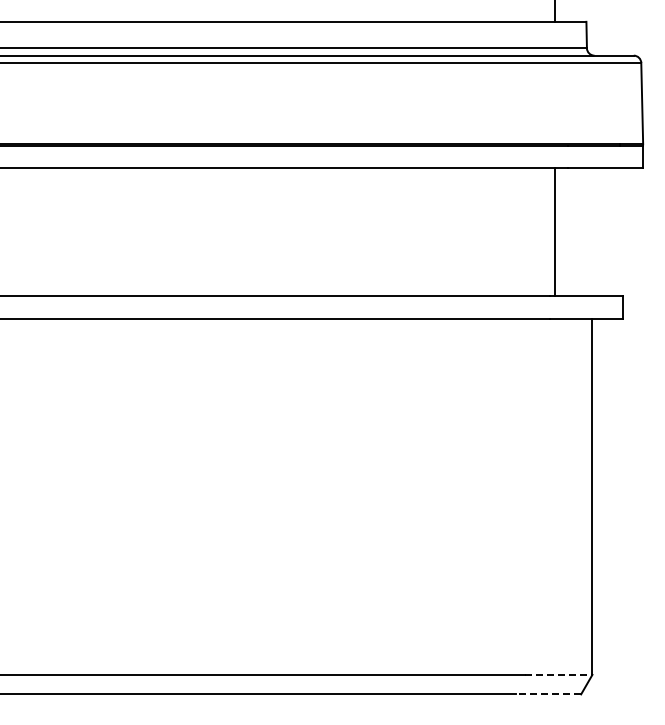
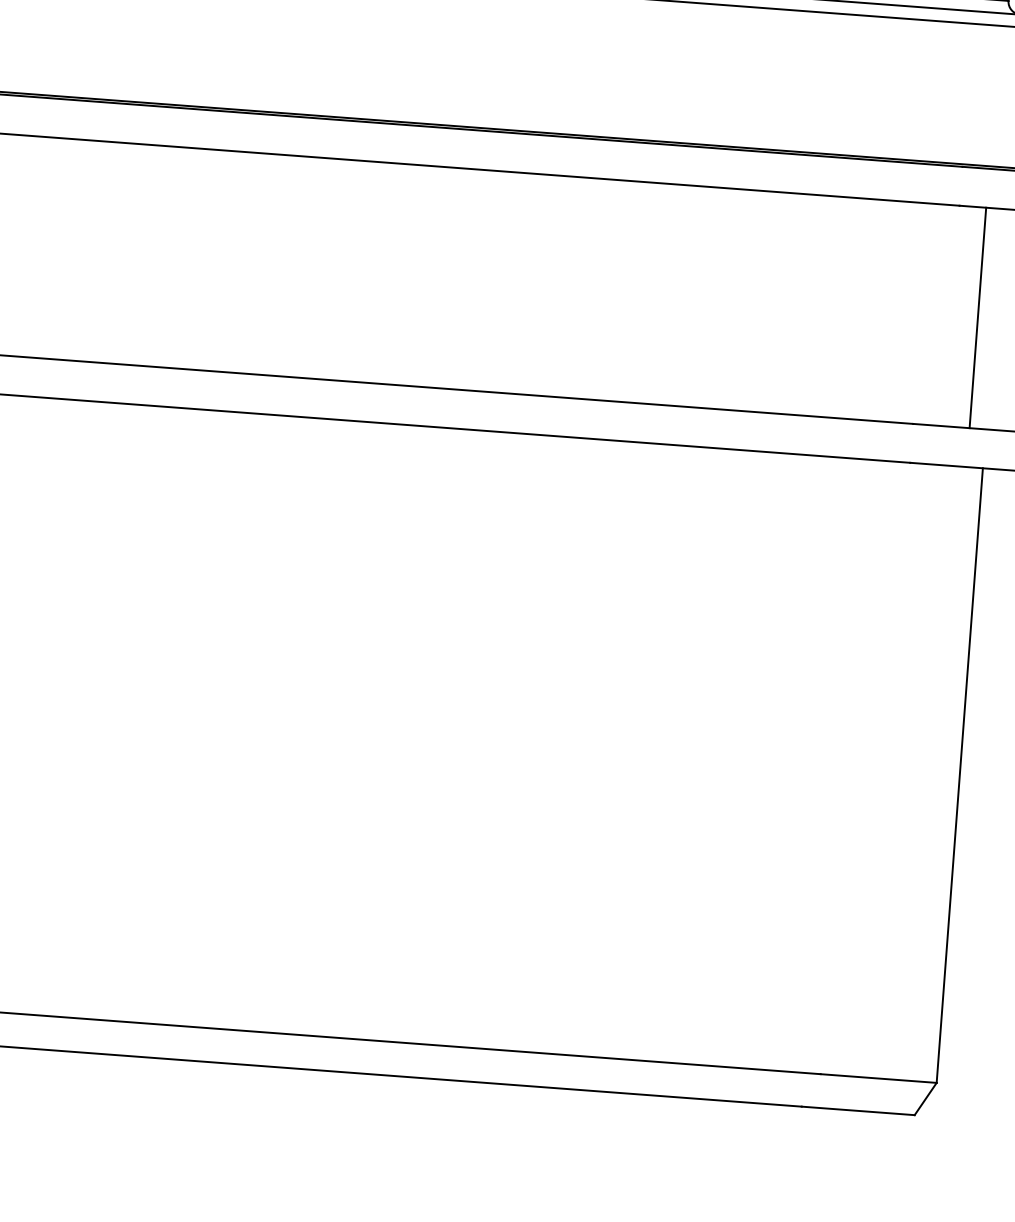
line: (555, 232) -> (978, 318), moved
line: (558, 674) -> (878, 1077), dashed -> solid
line: (548, 694) -> (858, 1111), dashed -> solid

